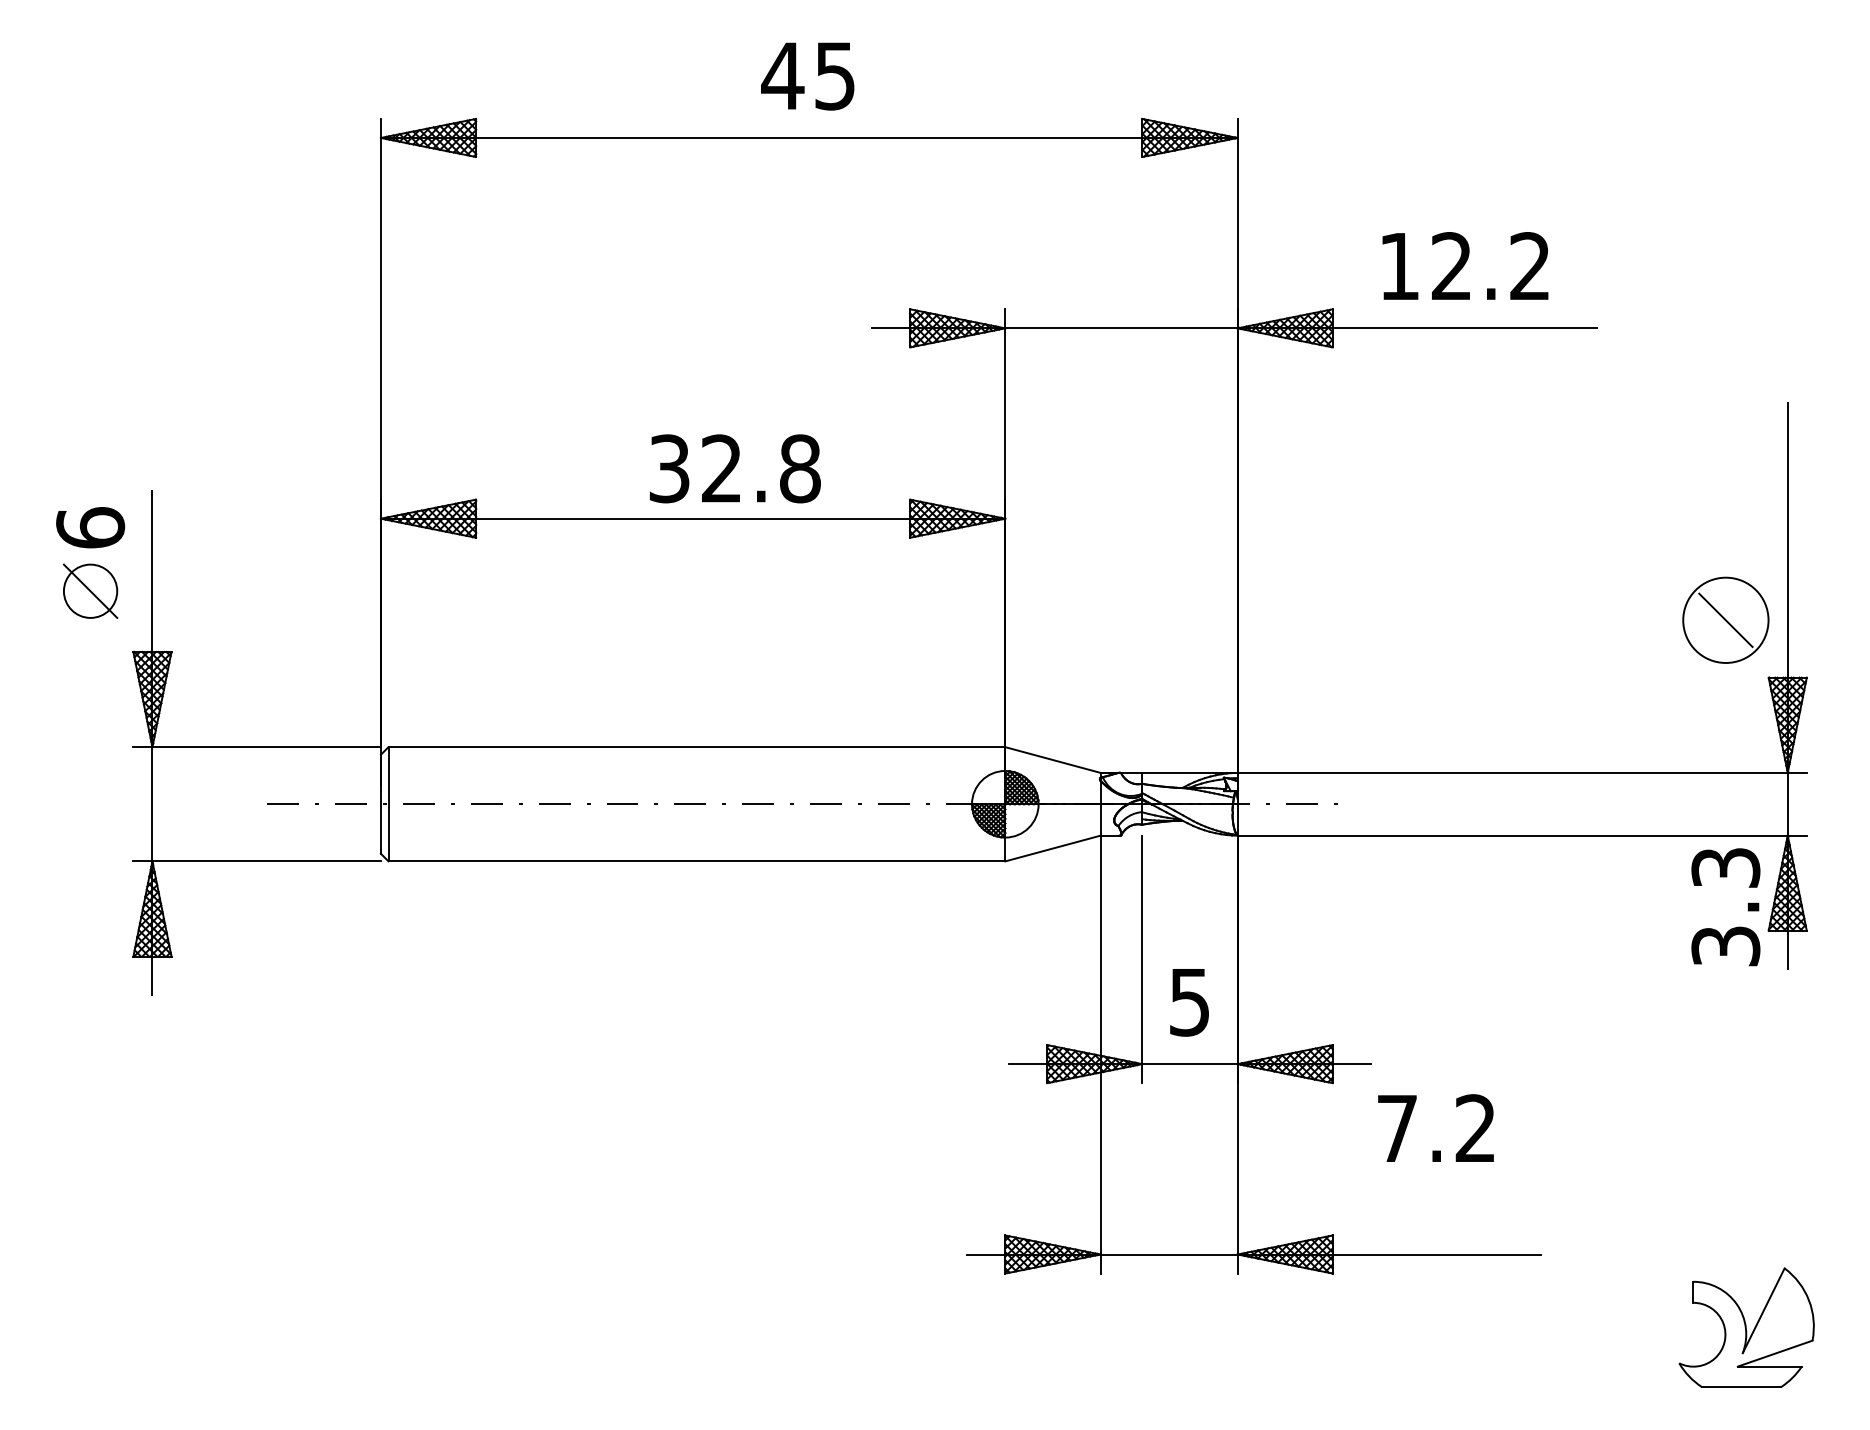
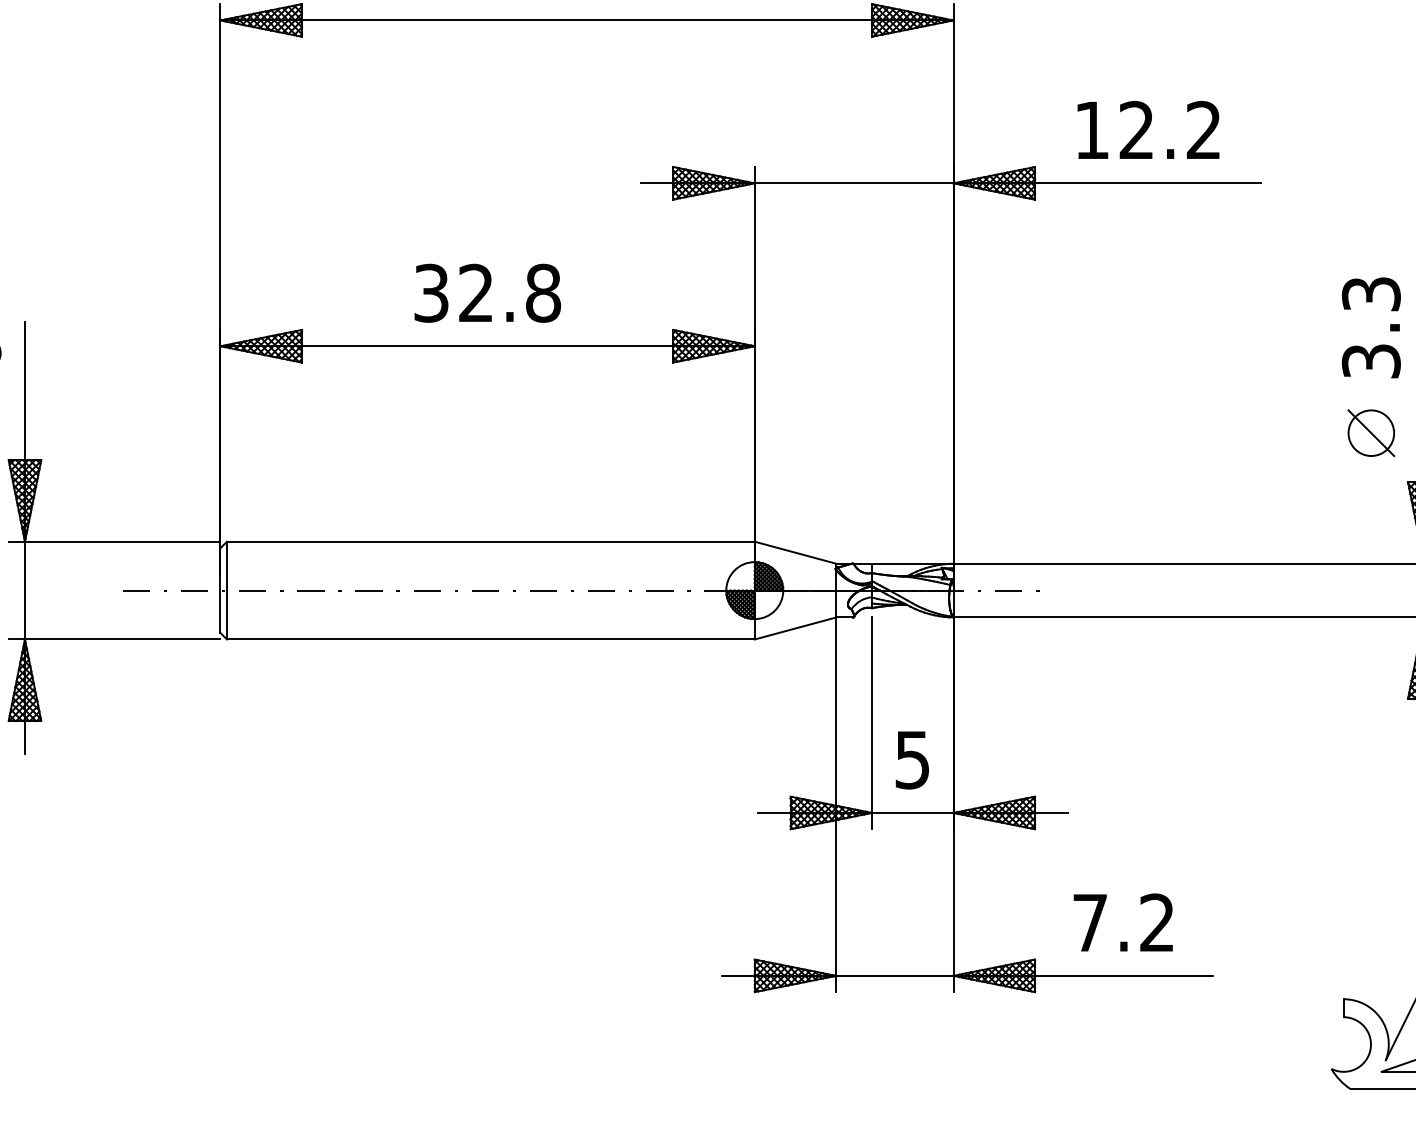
text: (734, 468) -> (487, 293), moved
circle: (1725, 619) -> (1371, 432), size x0.62
text: (1725, 907) -> (1371, 328), moved
text: (1435, 1127) -> (1122, 921), moved

